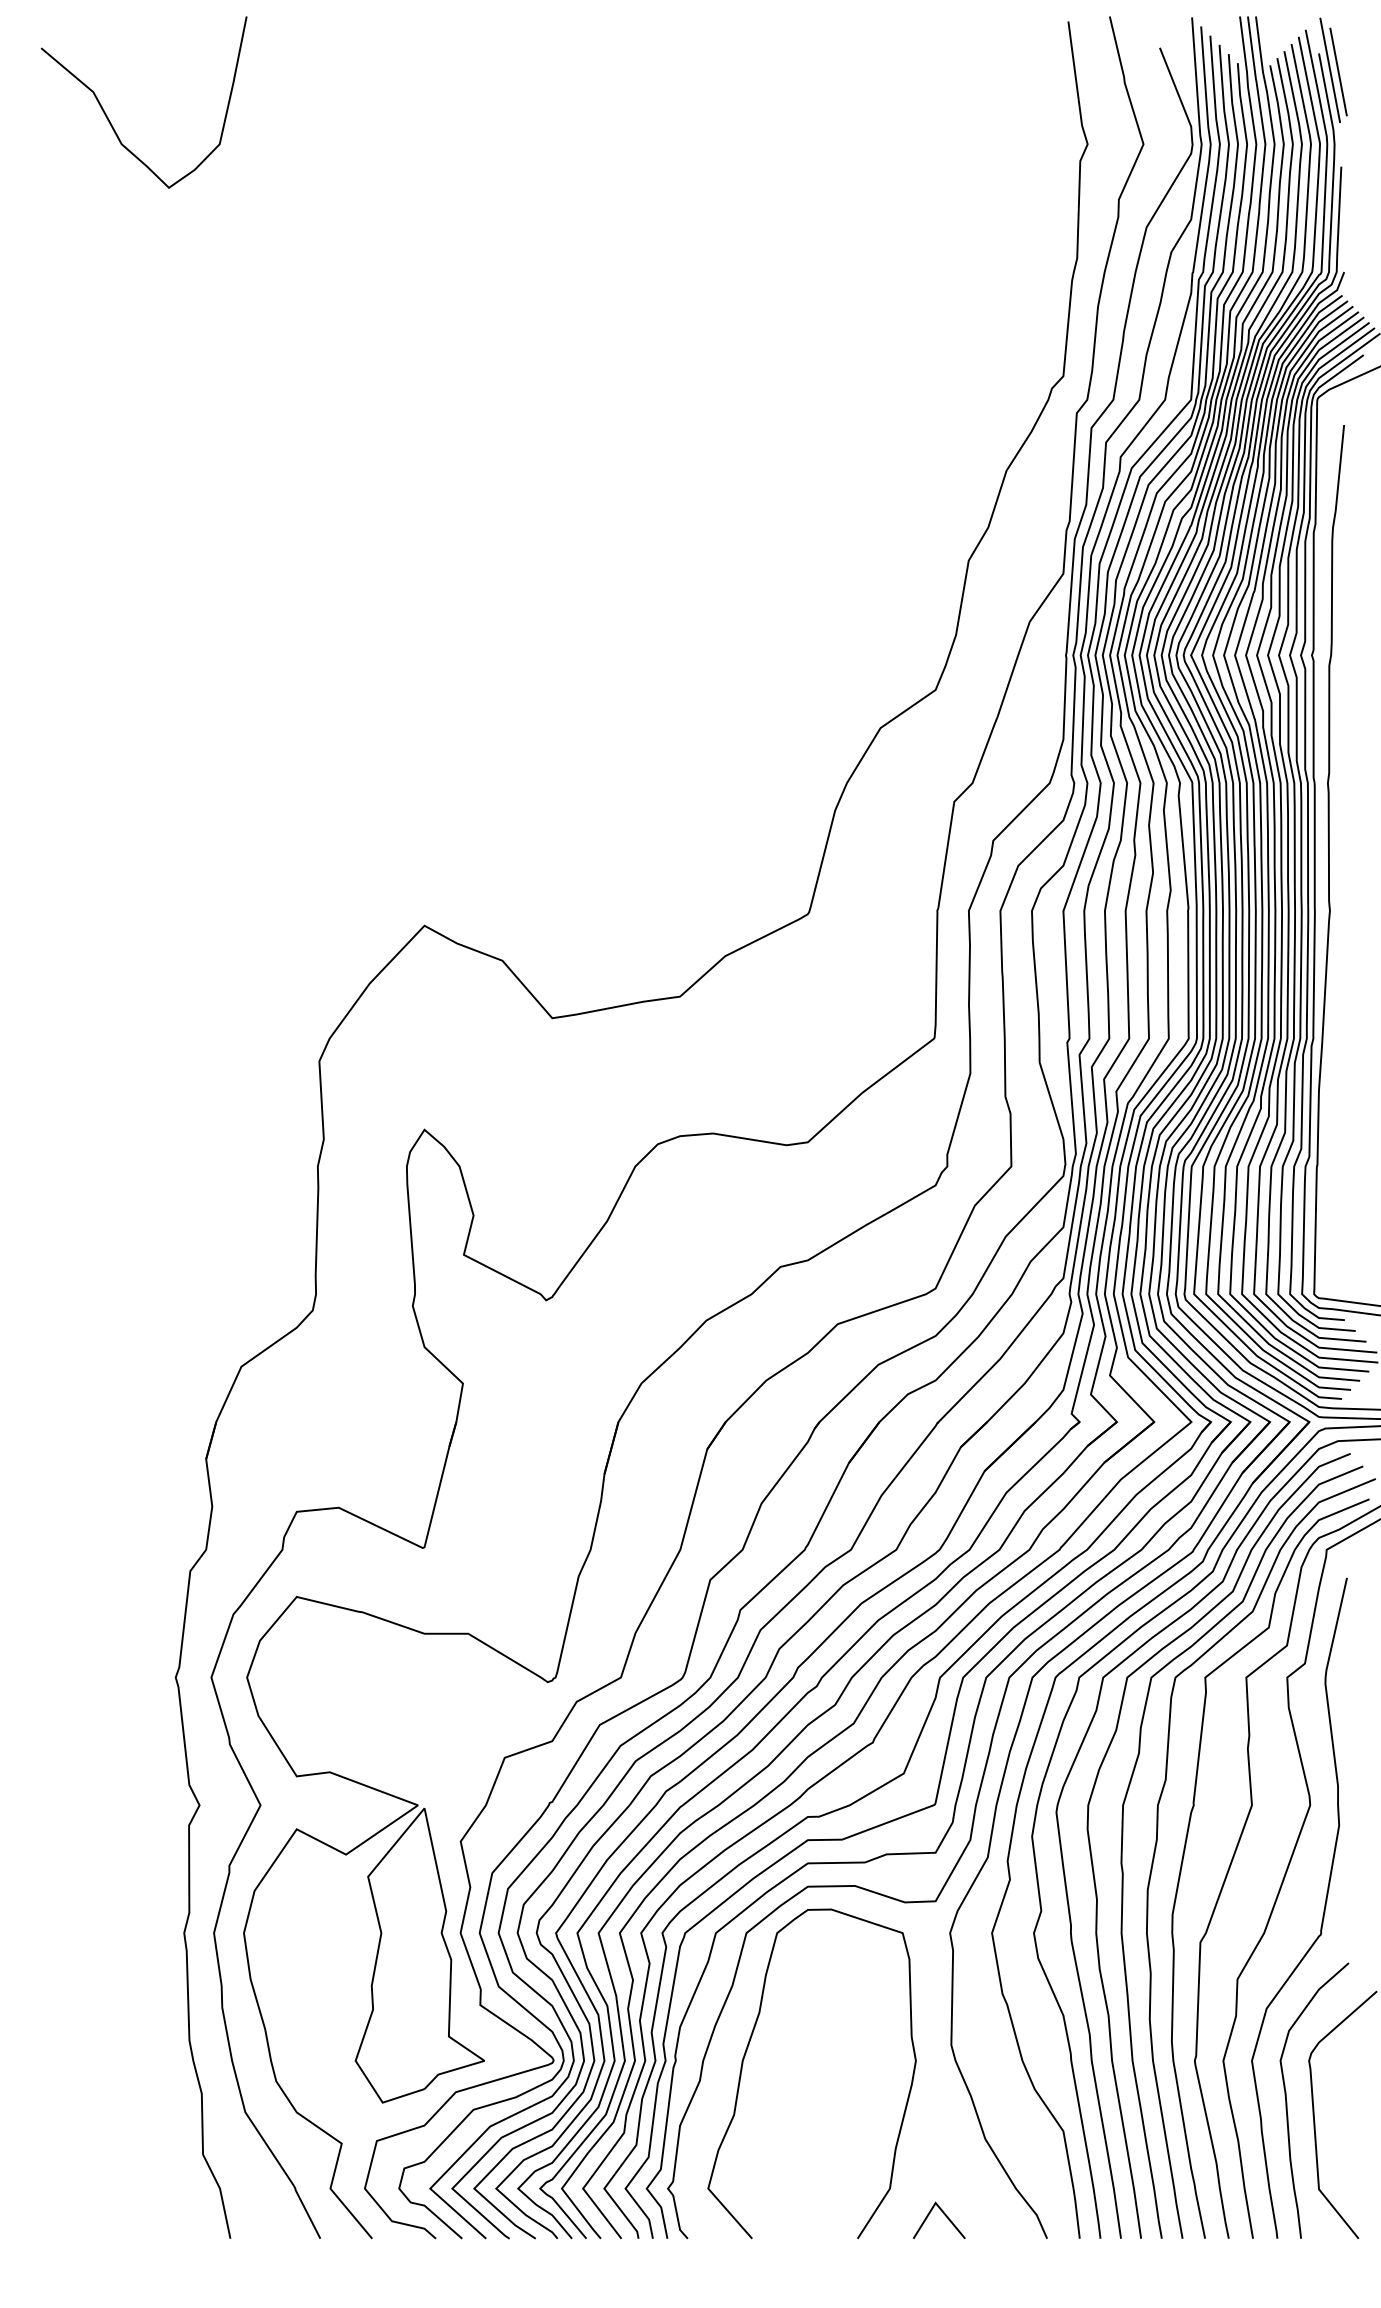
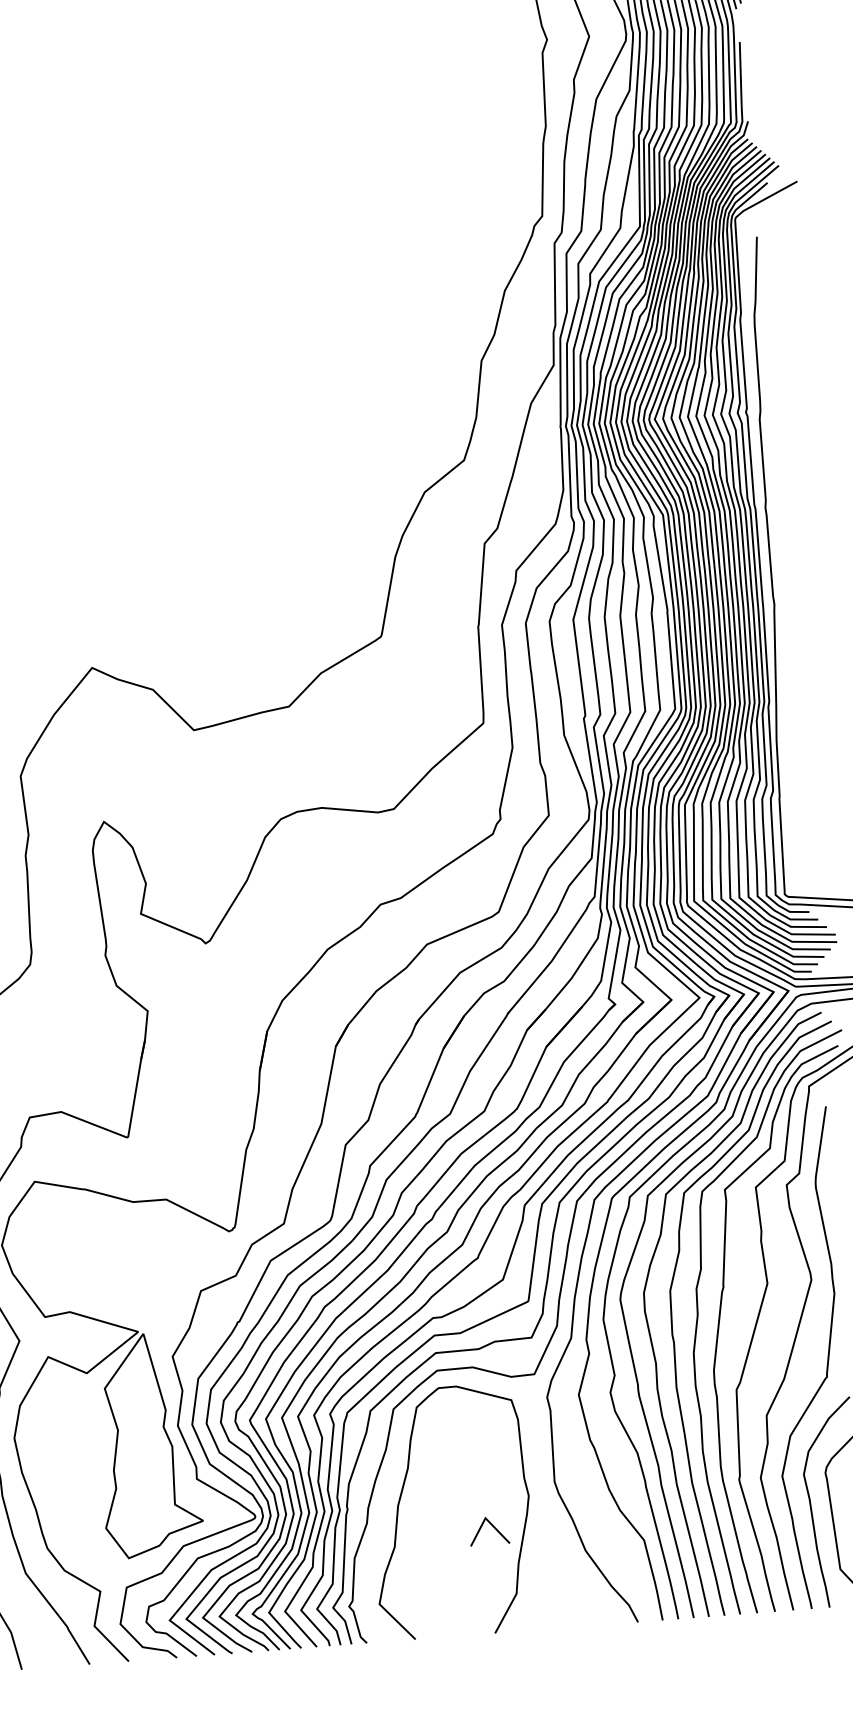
line: (944, 2215) -> (492, 1527), moved

